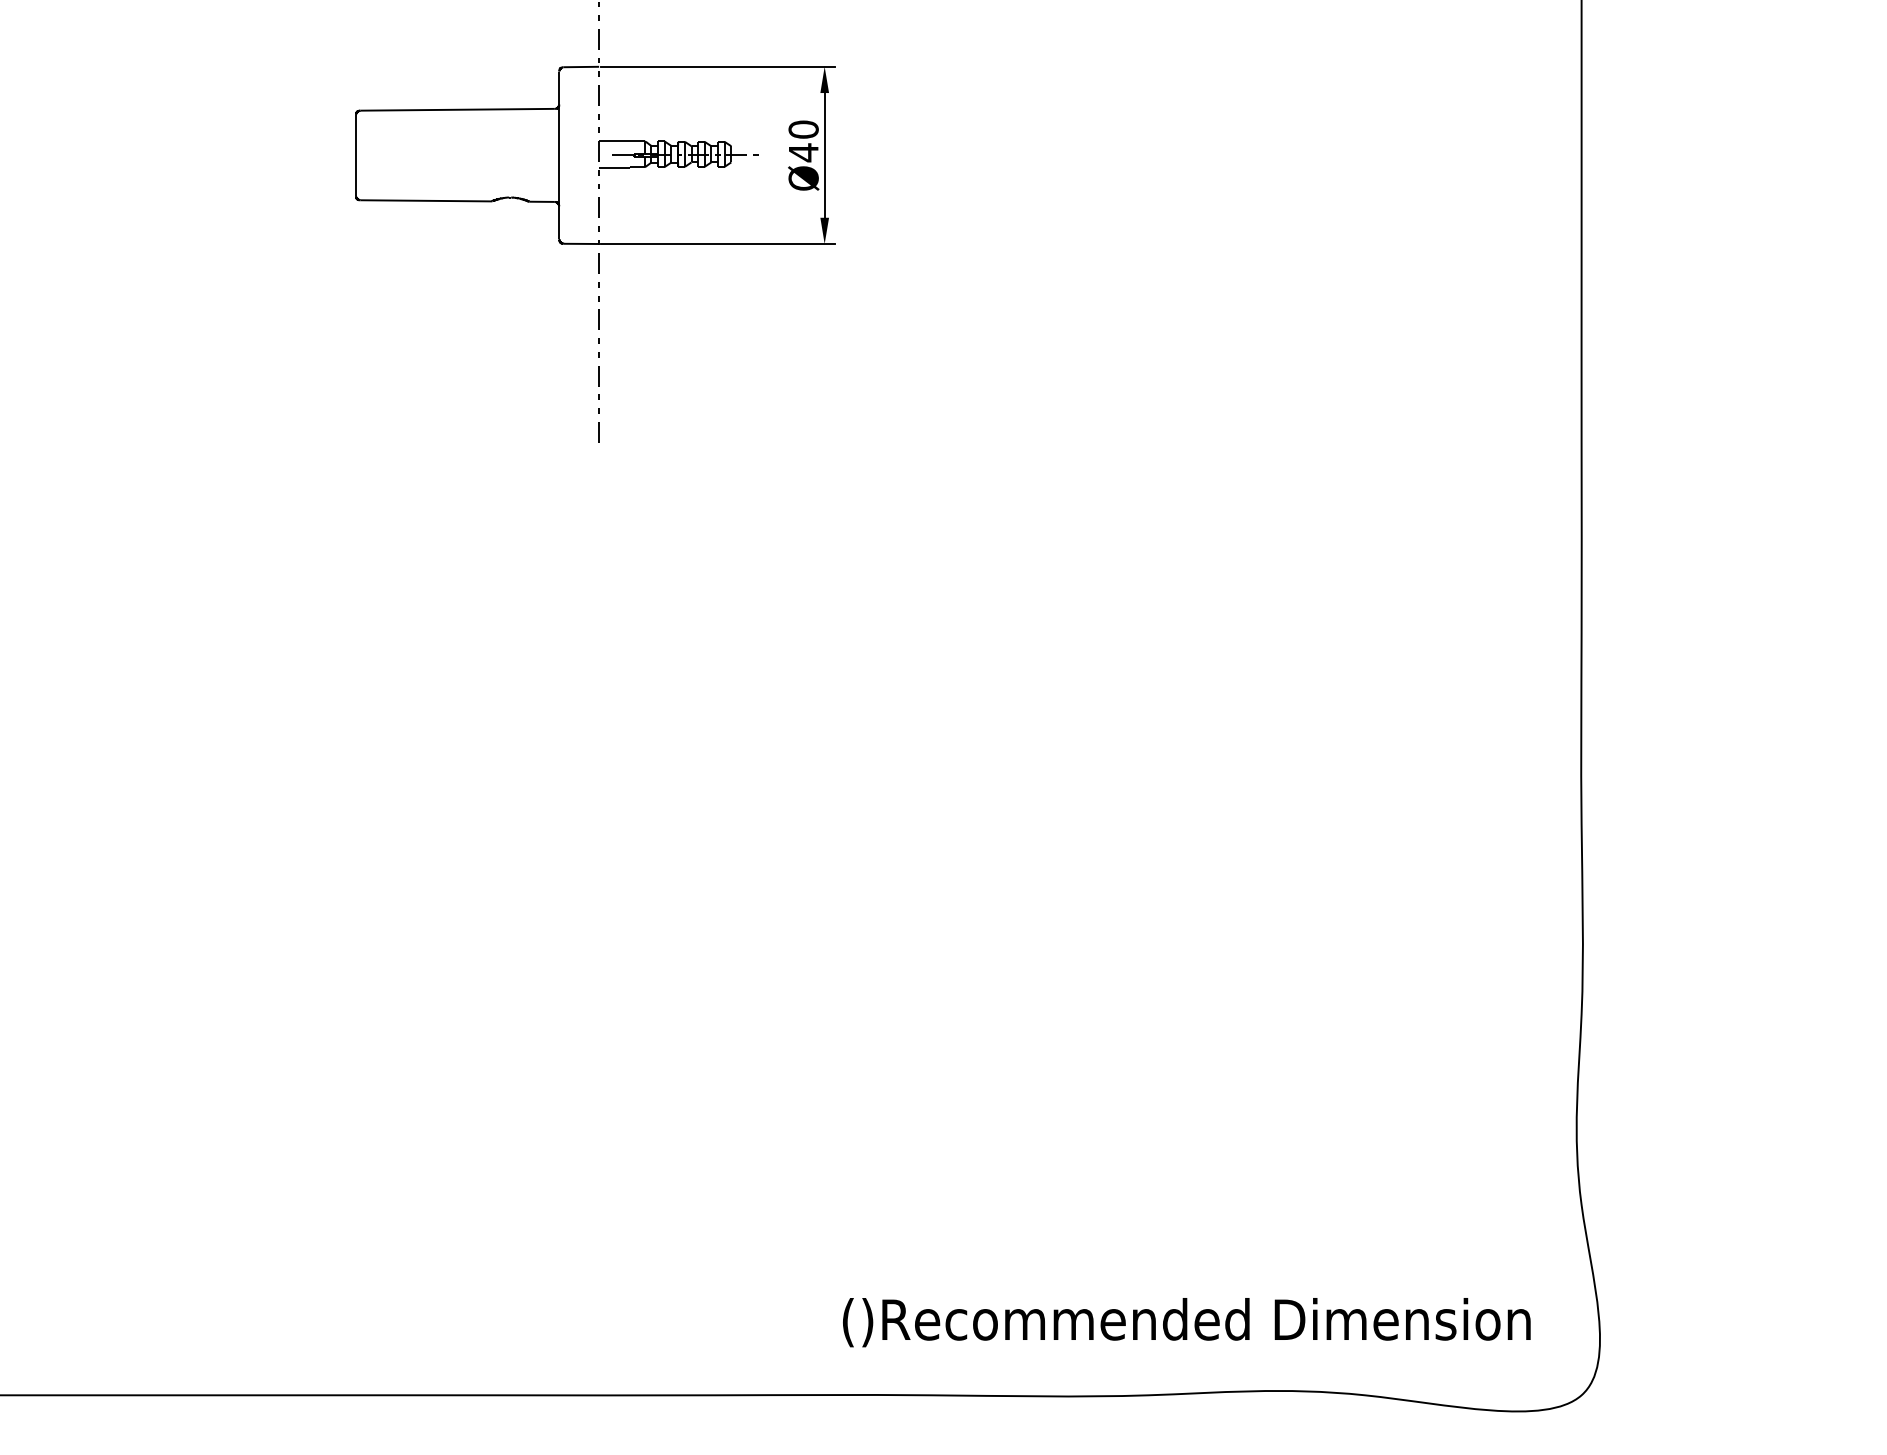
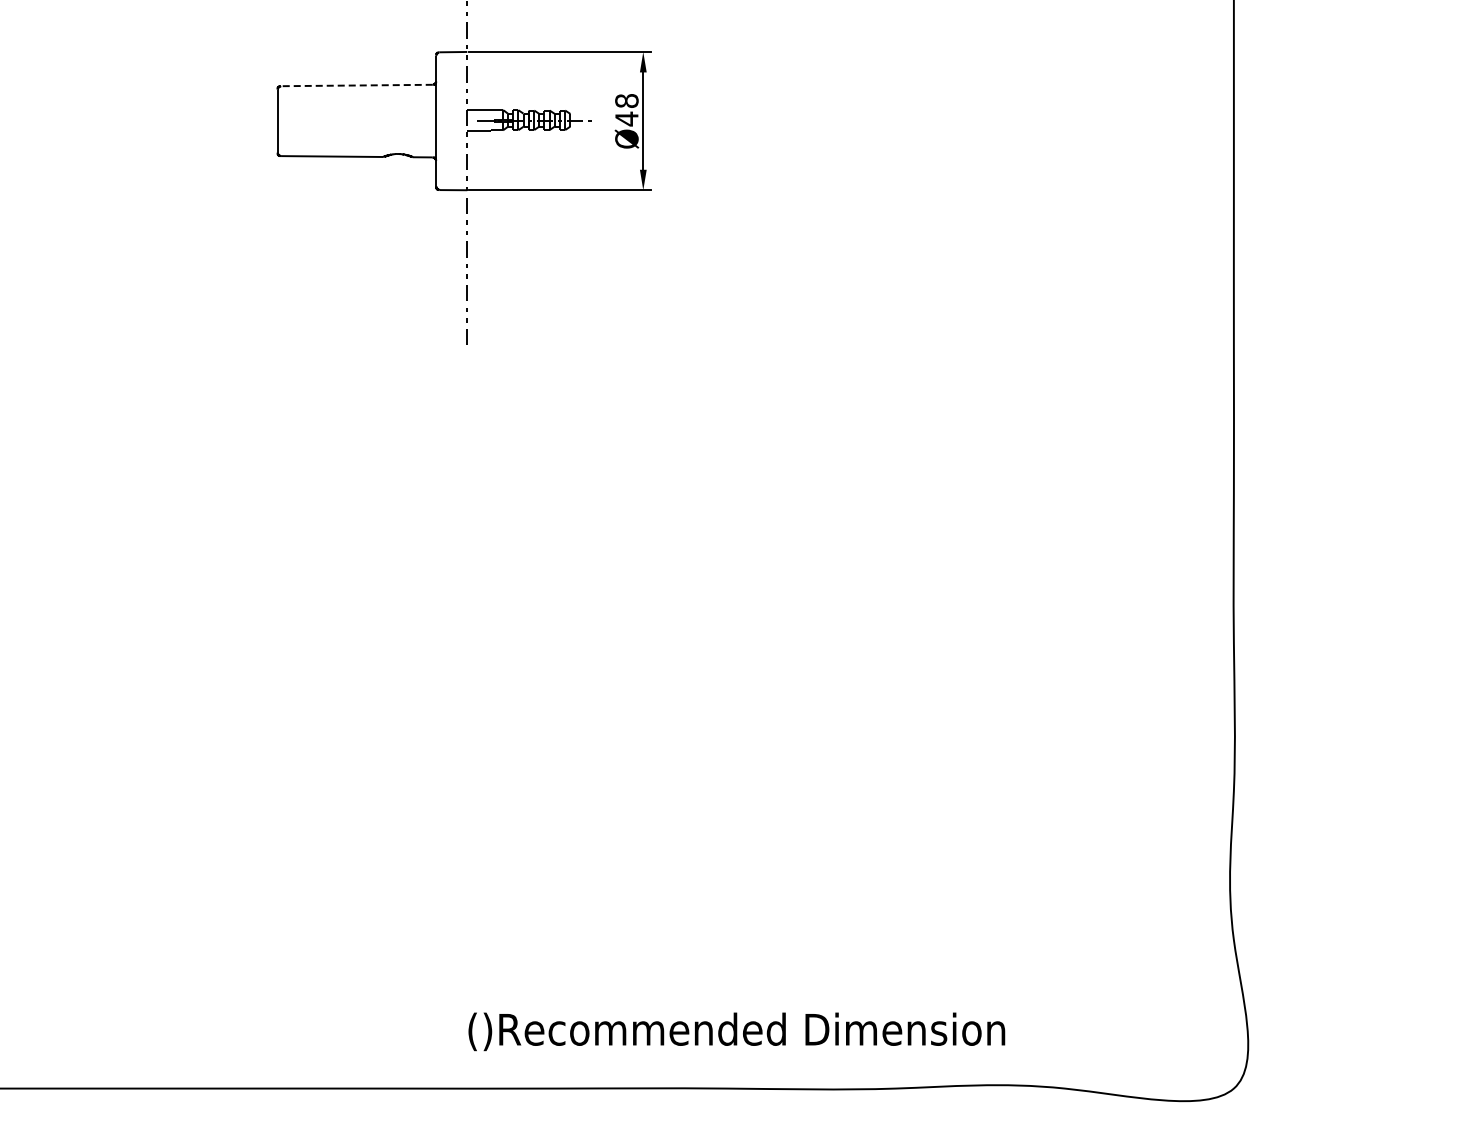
line: (457, 109) -> (356, 85), solid -> dashed
text: (803, 130) -> (626, 101), Ø40 -> Ø48
text: (1186, 1322) -> (736, 1031), moved

